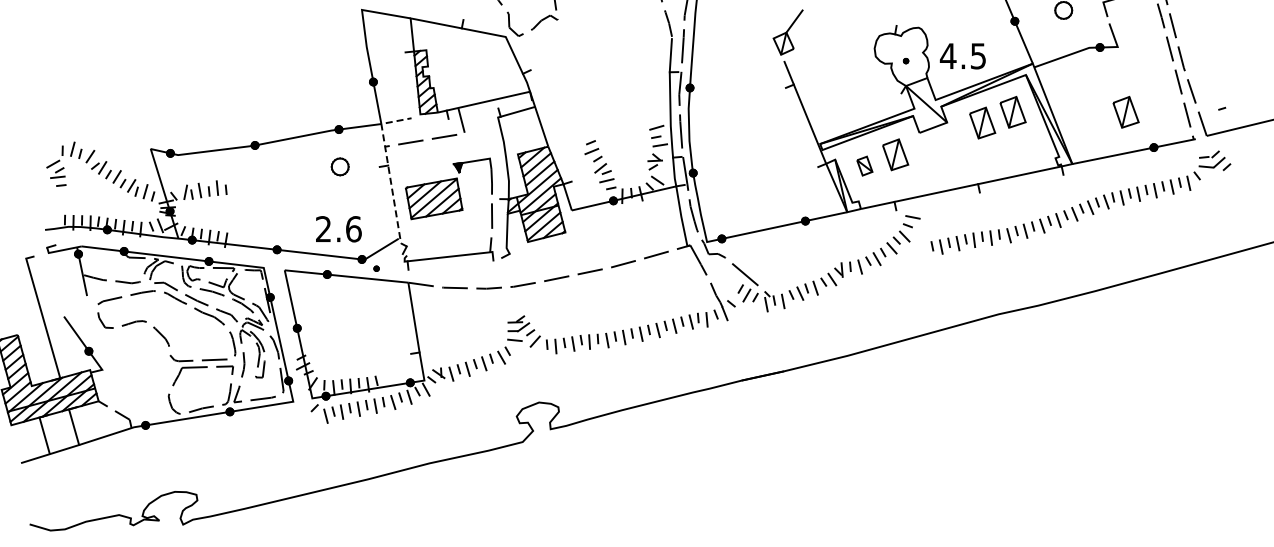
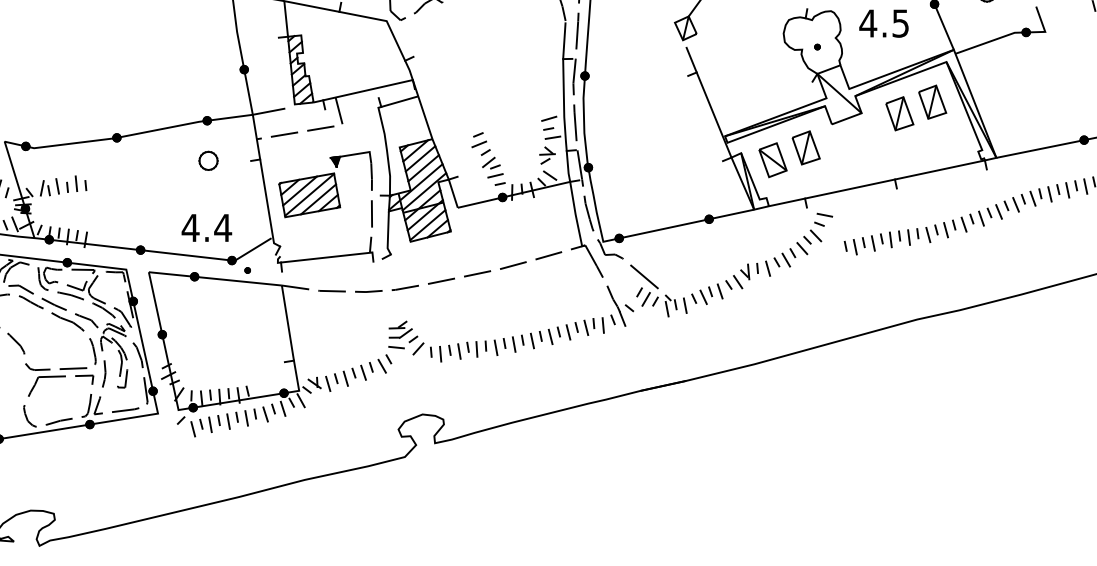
text: (962, 56) -> (883, 23), moved
part: (1125, 111) -> (1053, 101), removed
part: (864, 165) -> (772, 159), size x1.67
line: (389, 171) -> (261, 165), dashed -> solid
text: (338, 229) -> (206, 228), 2.6 -> 4.4

